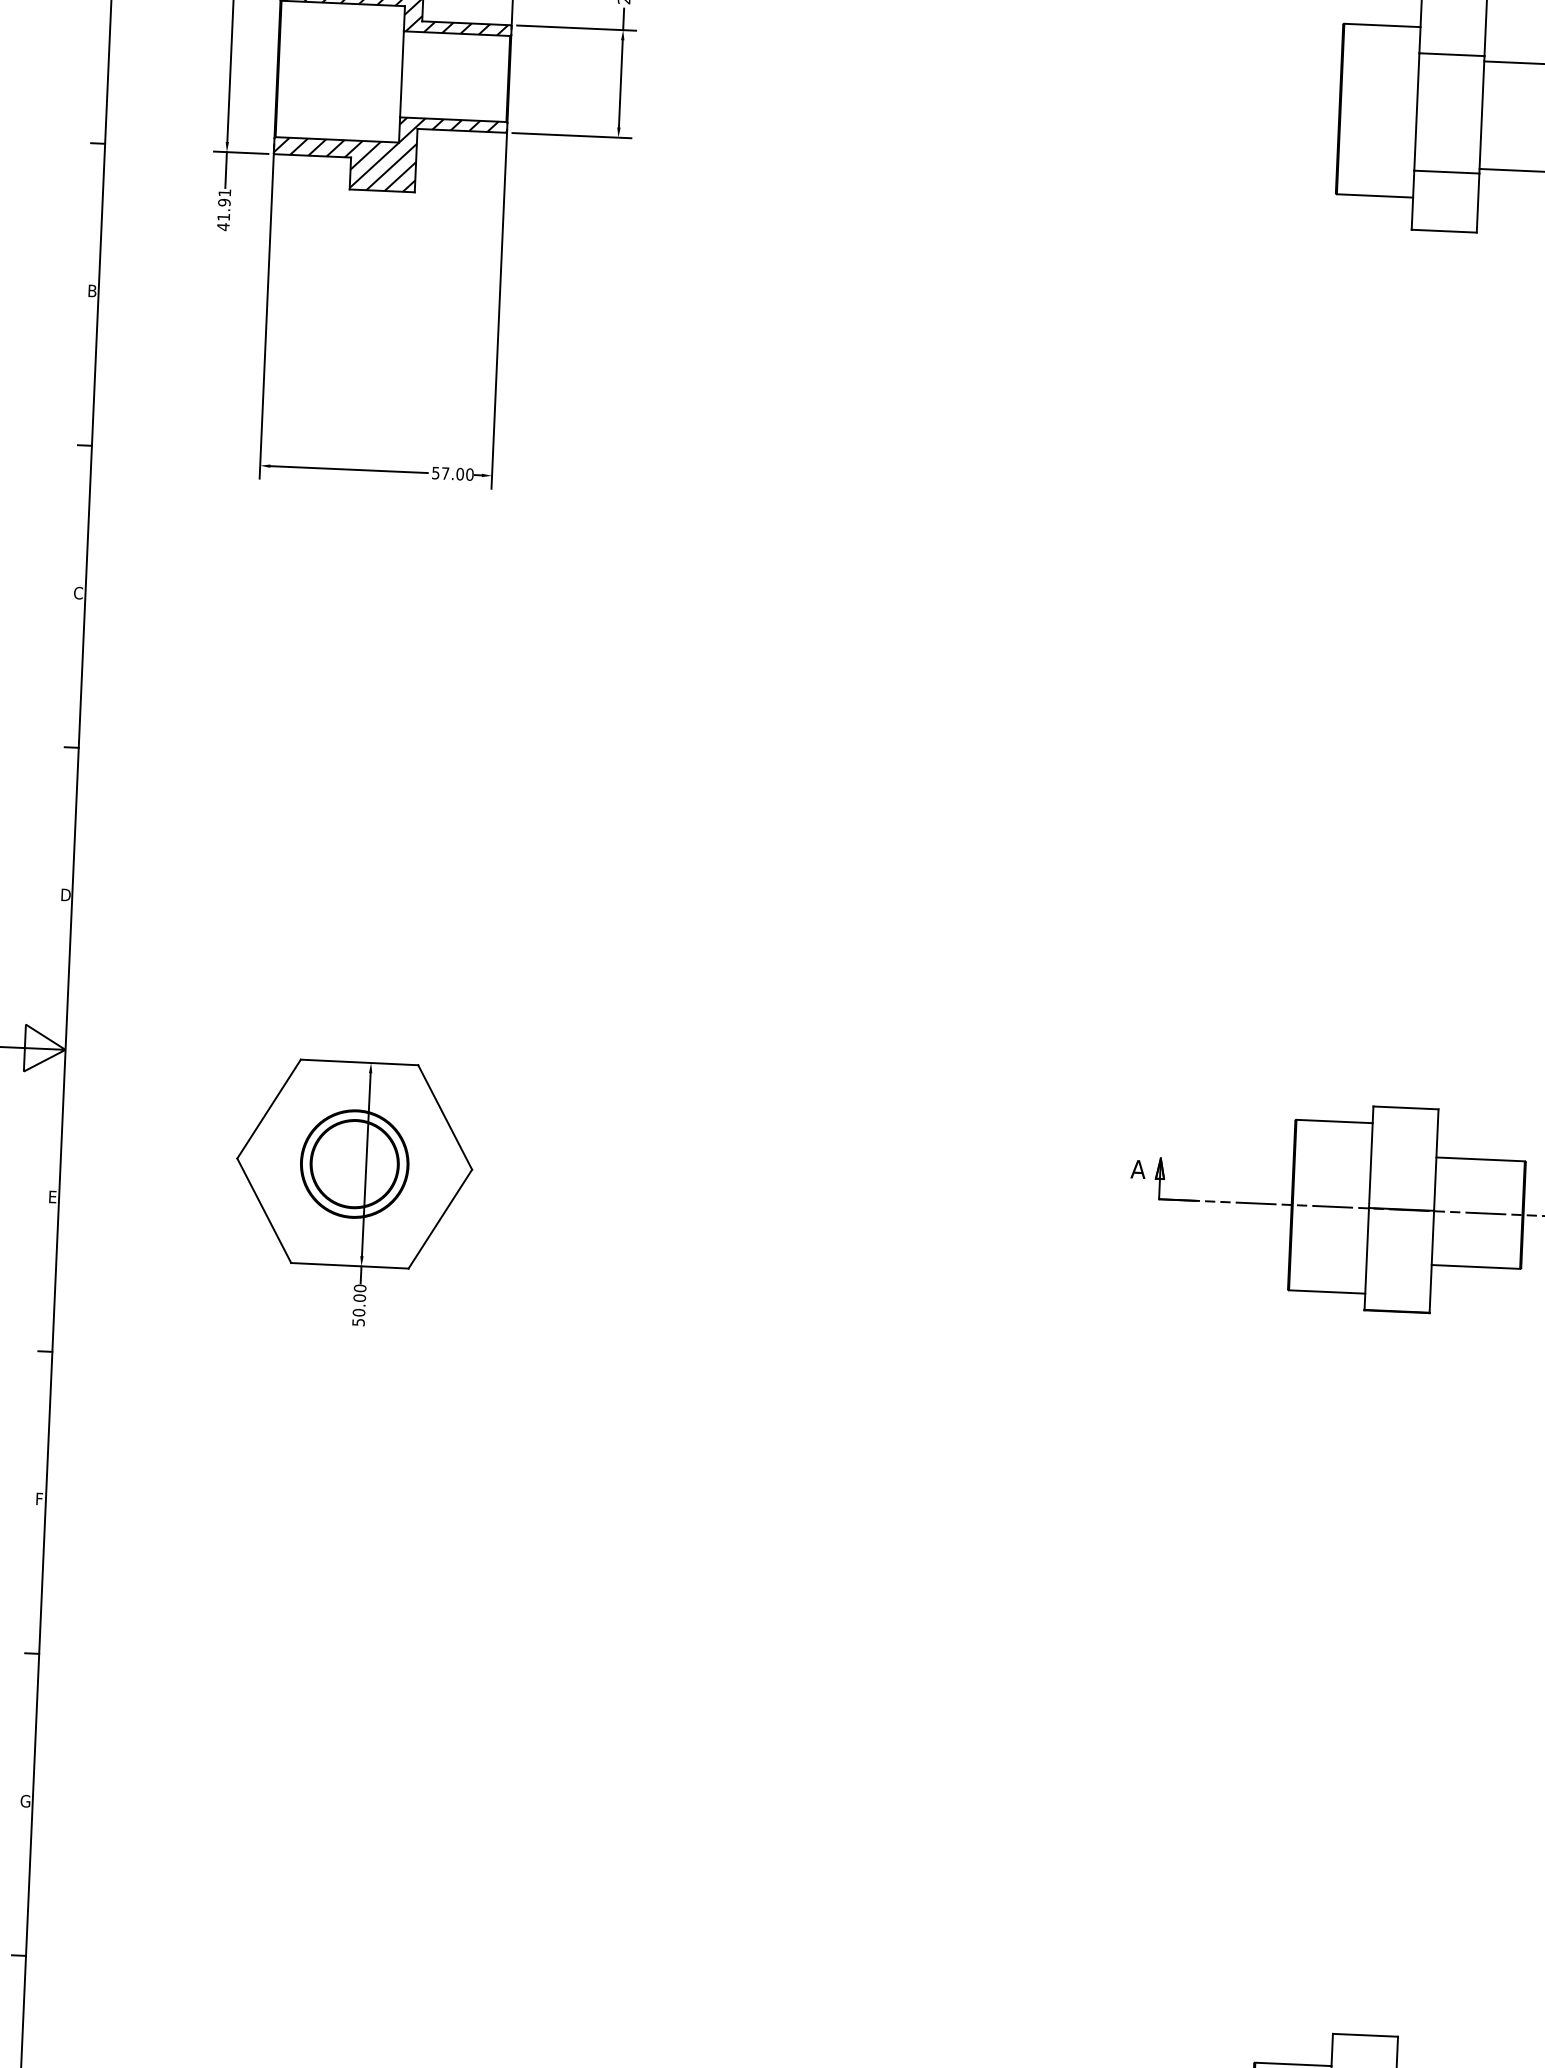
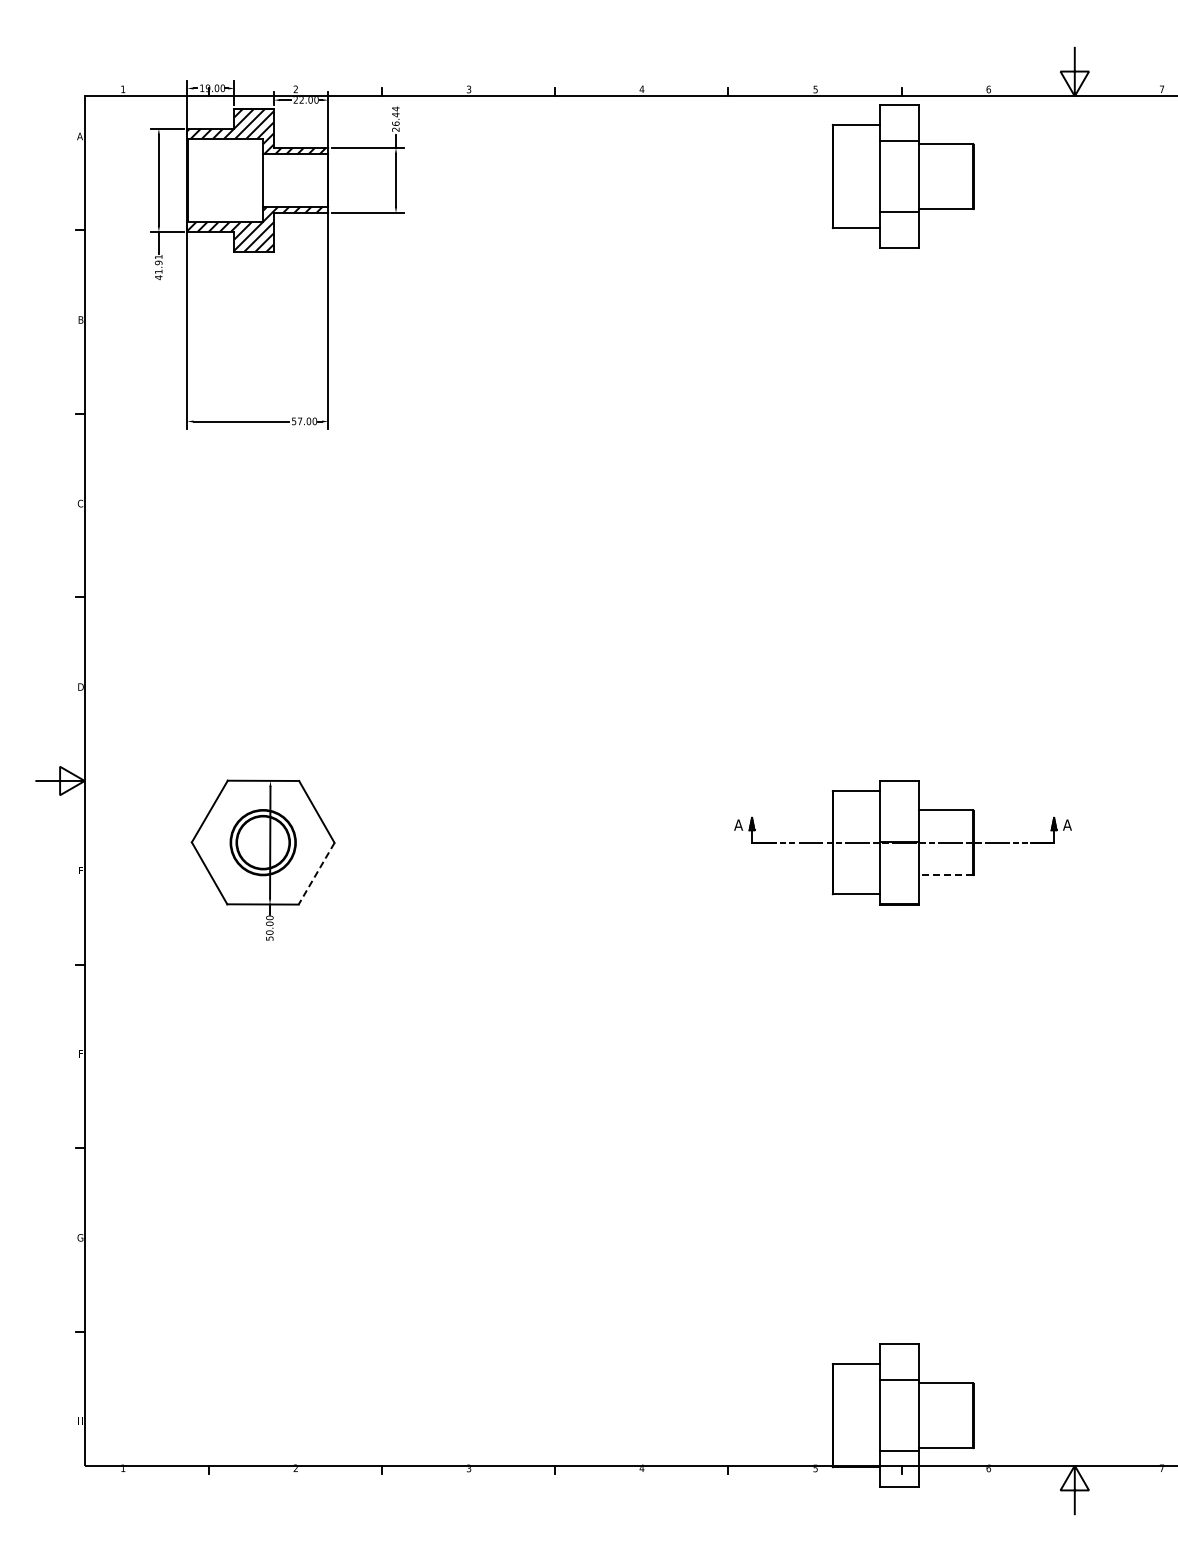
line: (440, 1218) -> (316, 873), solid -> dashed
line: (1476, 1267) -> (946, 875), solid -> dashed

